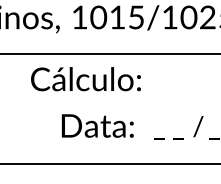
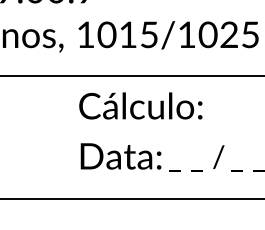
text: (85, 78) -> (140, 105), moved
text: (97, 126) -> (120, 156), moved

